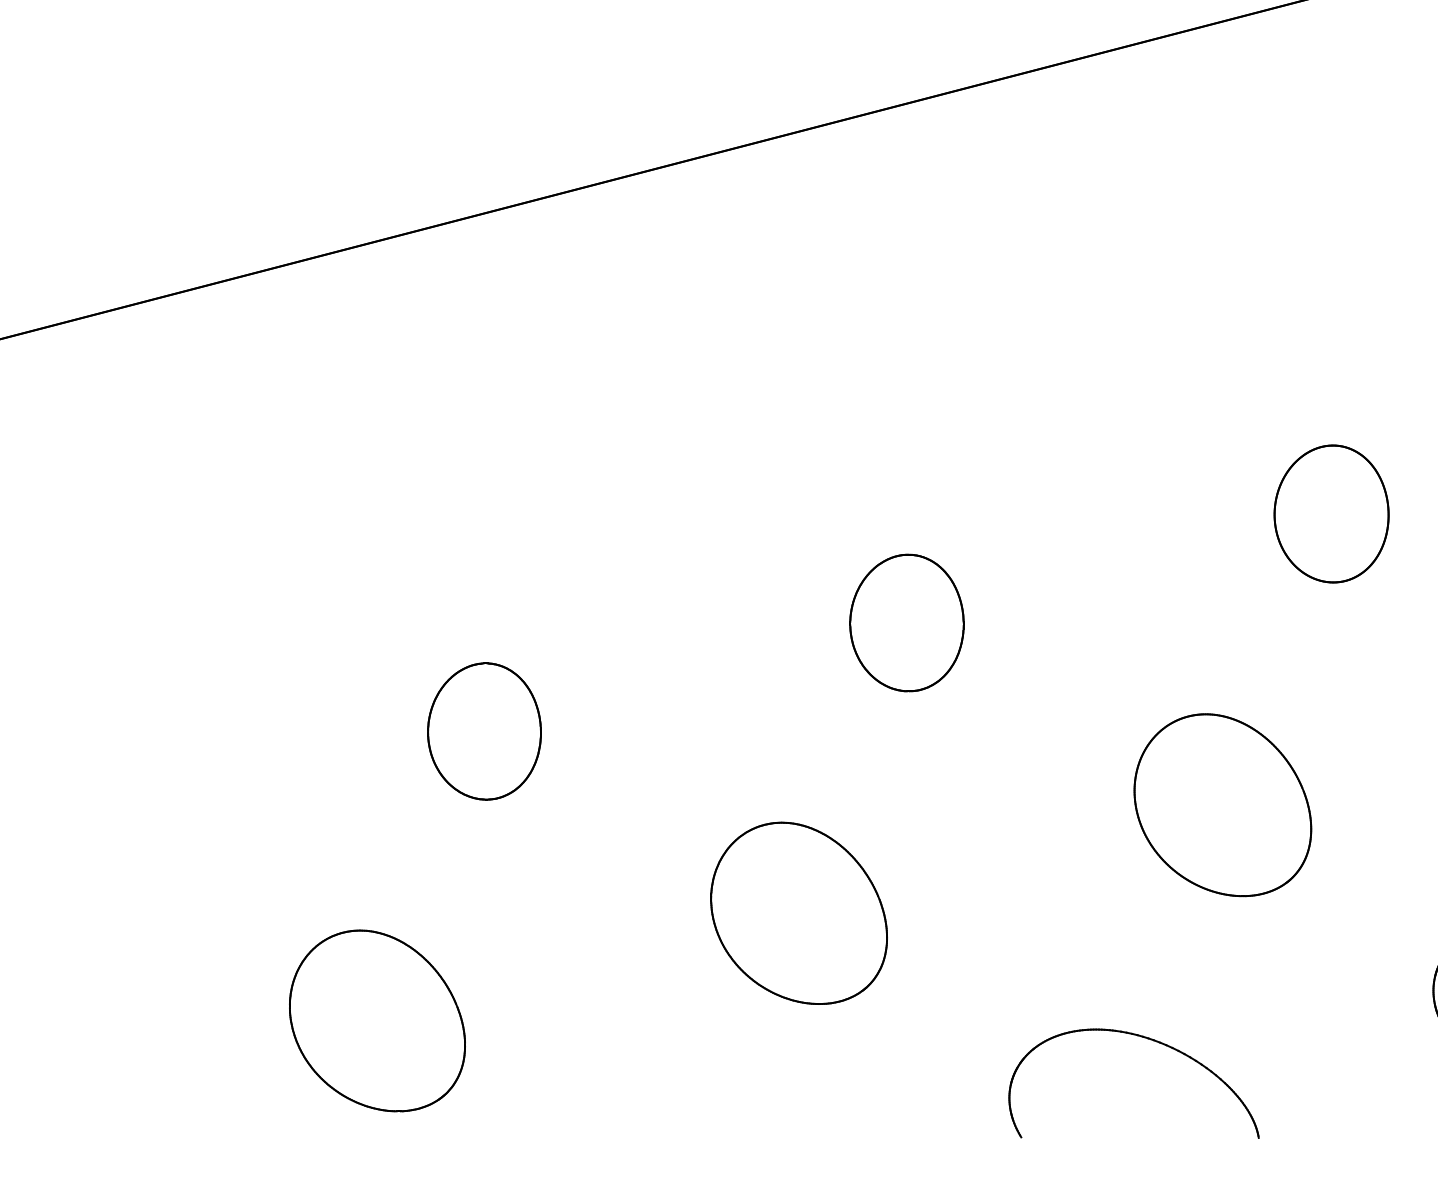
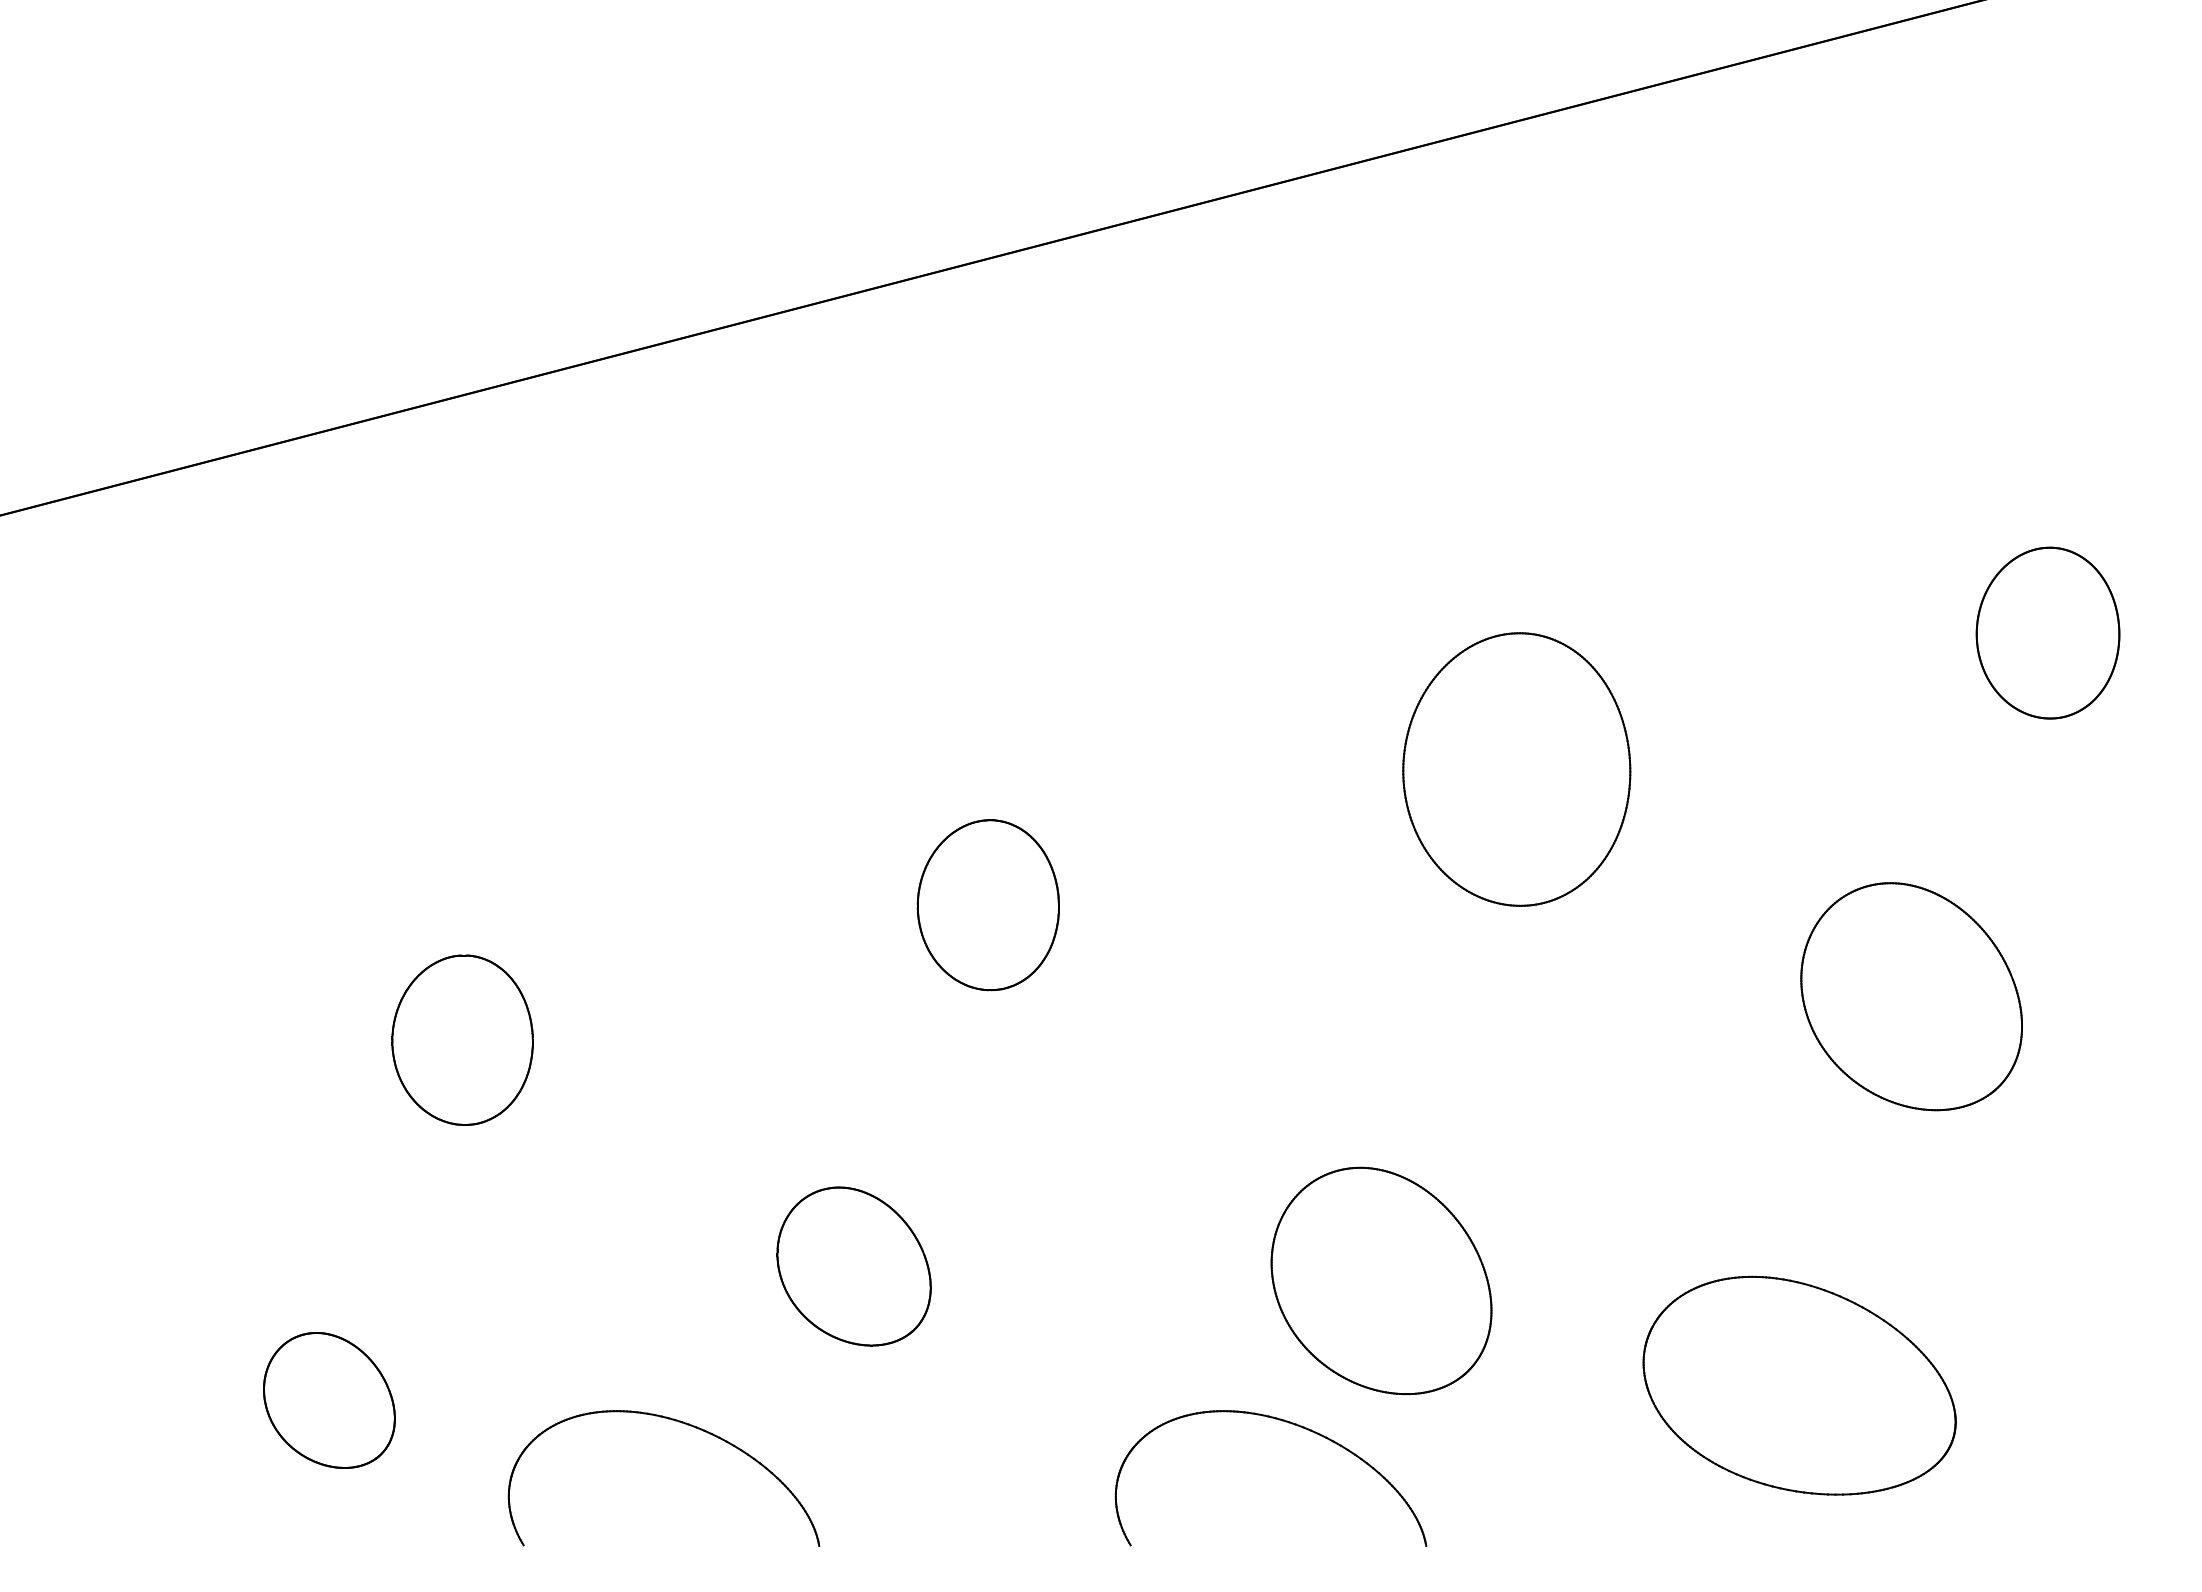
part: (1331, 513) -> (1516, 769), size x1.6
part: (1222, 804) -> (1381, 1280), moved
part: (798, 913) -> (853, 1266), size x0.7
part: (377, 1020) -> (329, 1400), size x0.6
part: (660, 1039) -> (681, 1423), added

